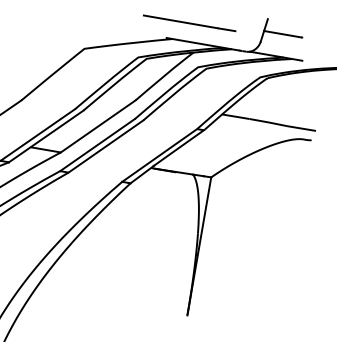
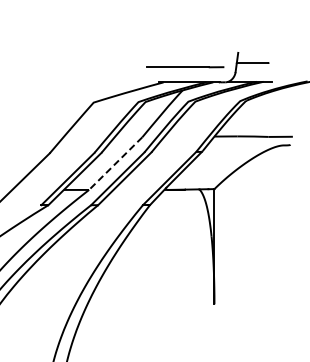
line: (189, 23) -> (185, 67), moved
line: (97, 126) -> (115, 163), solid -> dashed

